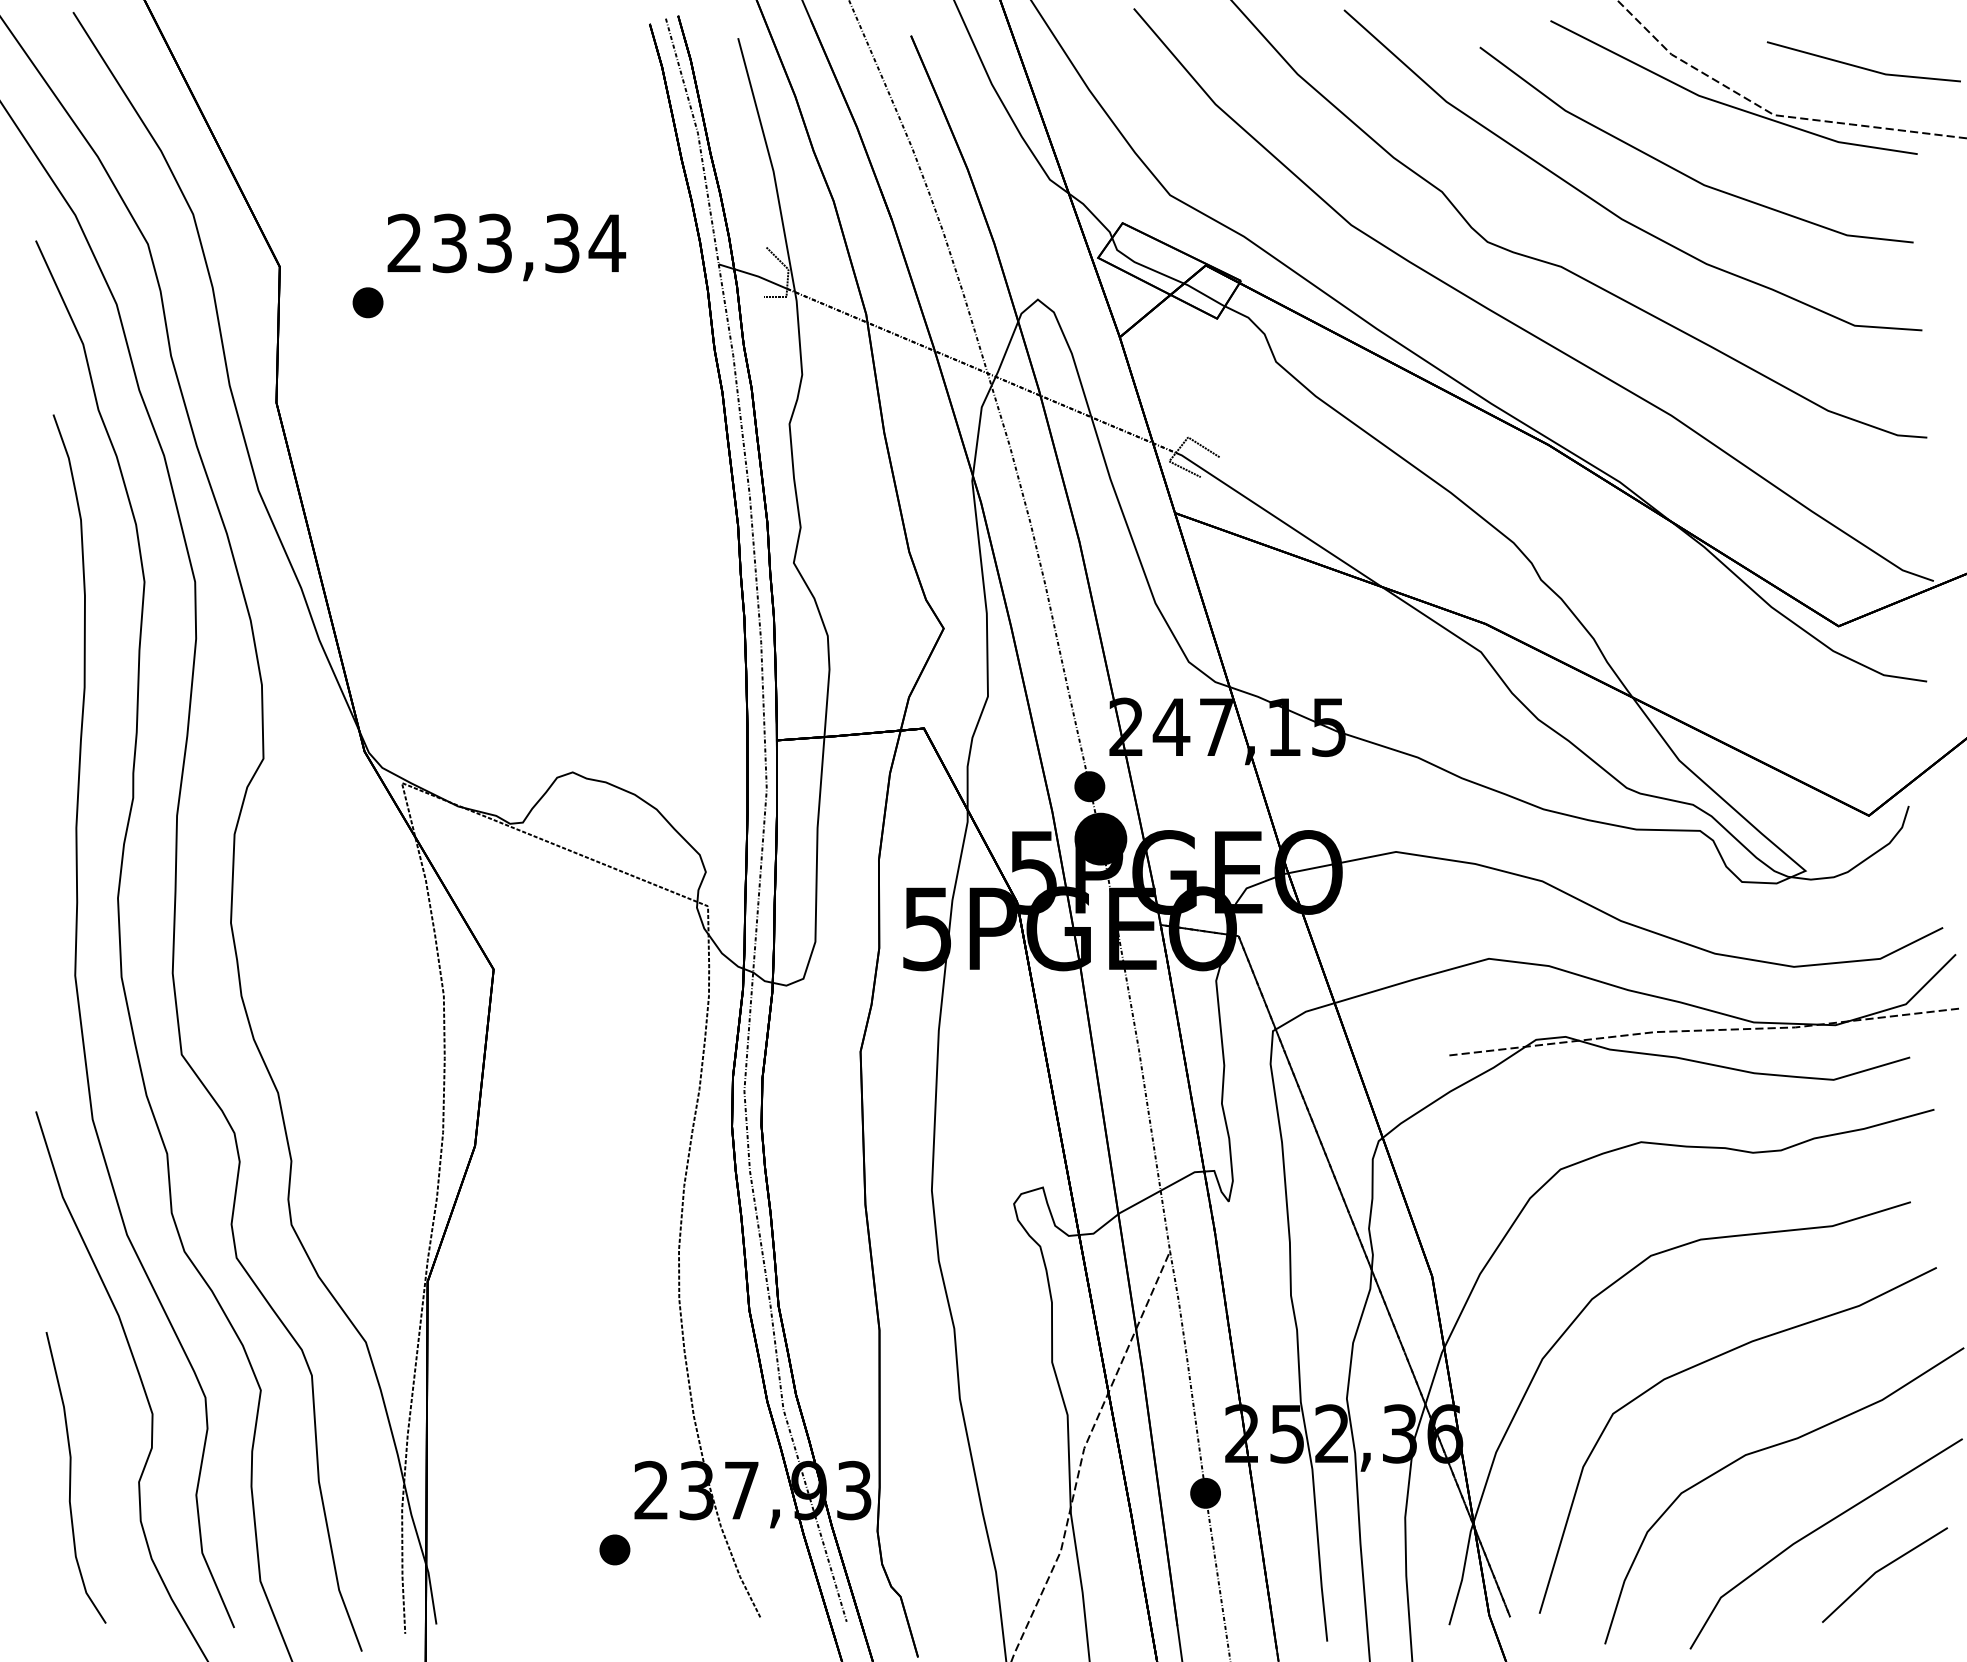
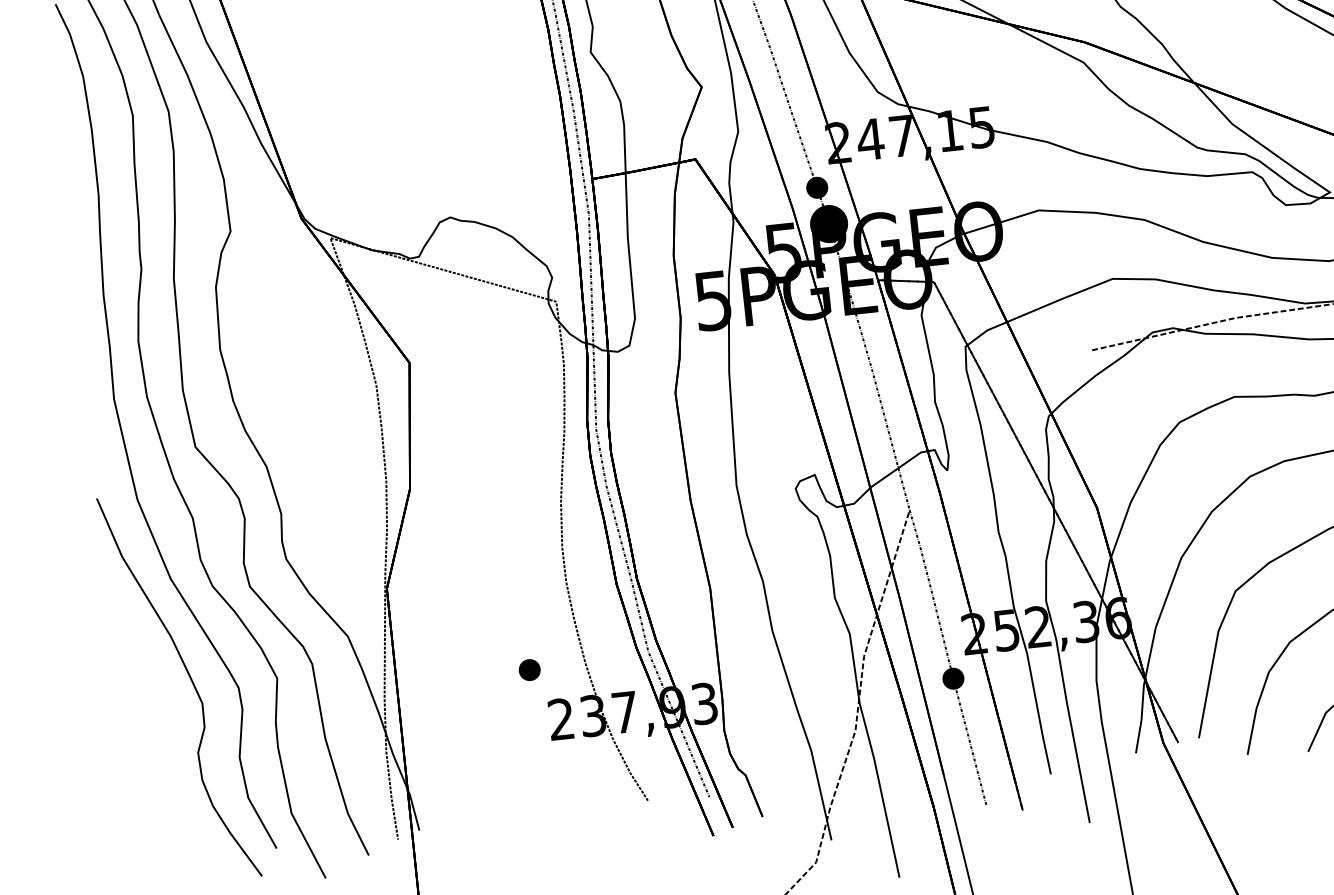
part: (75, 1477) -> (152, 754), removed
part: (614, 1549) -> (529, 669), moved

